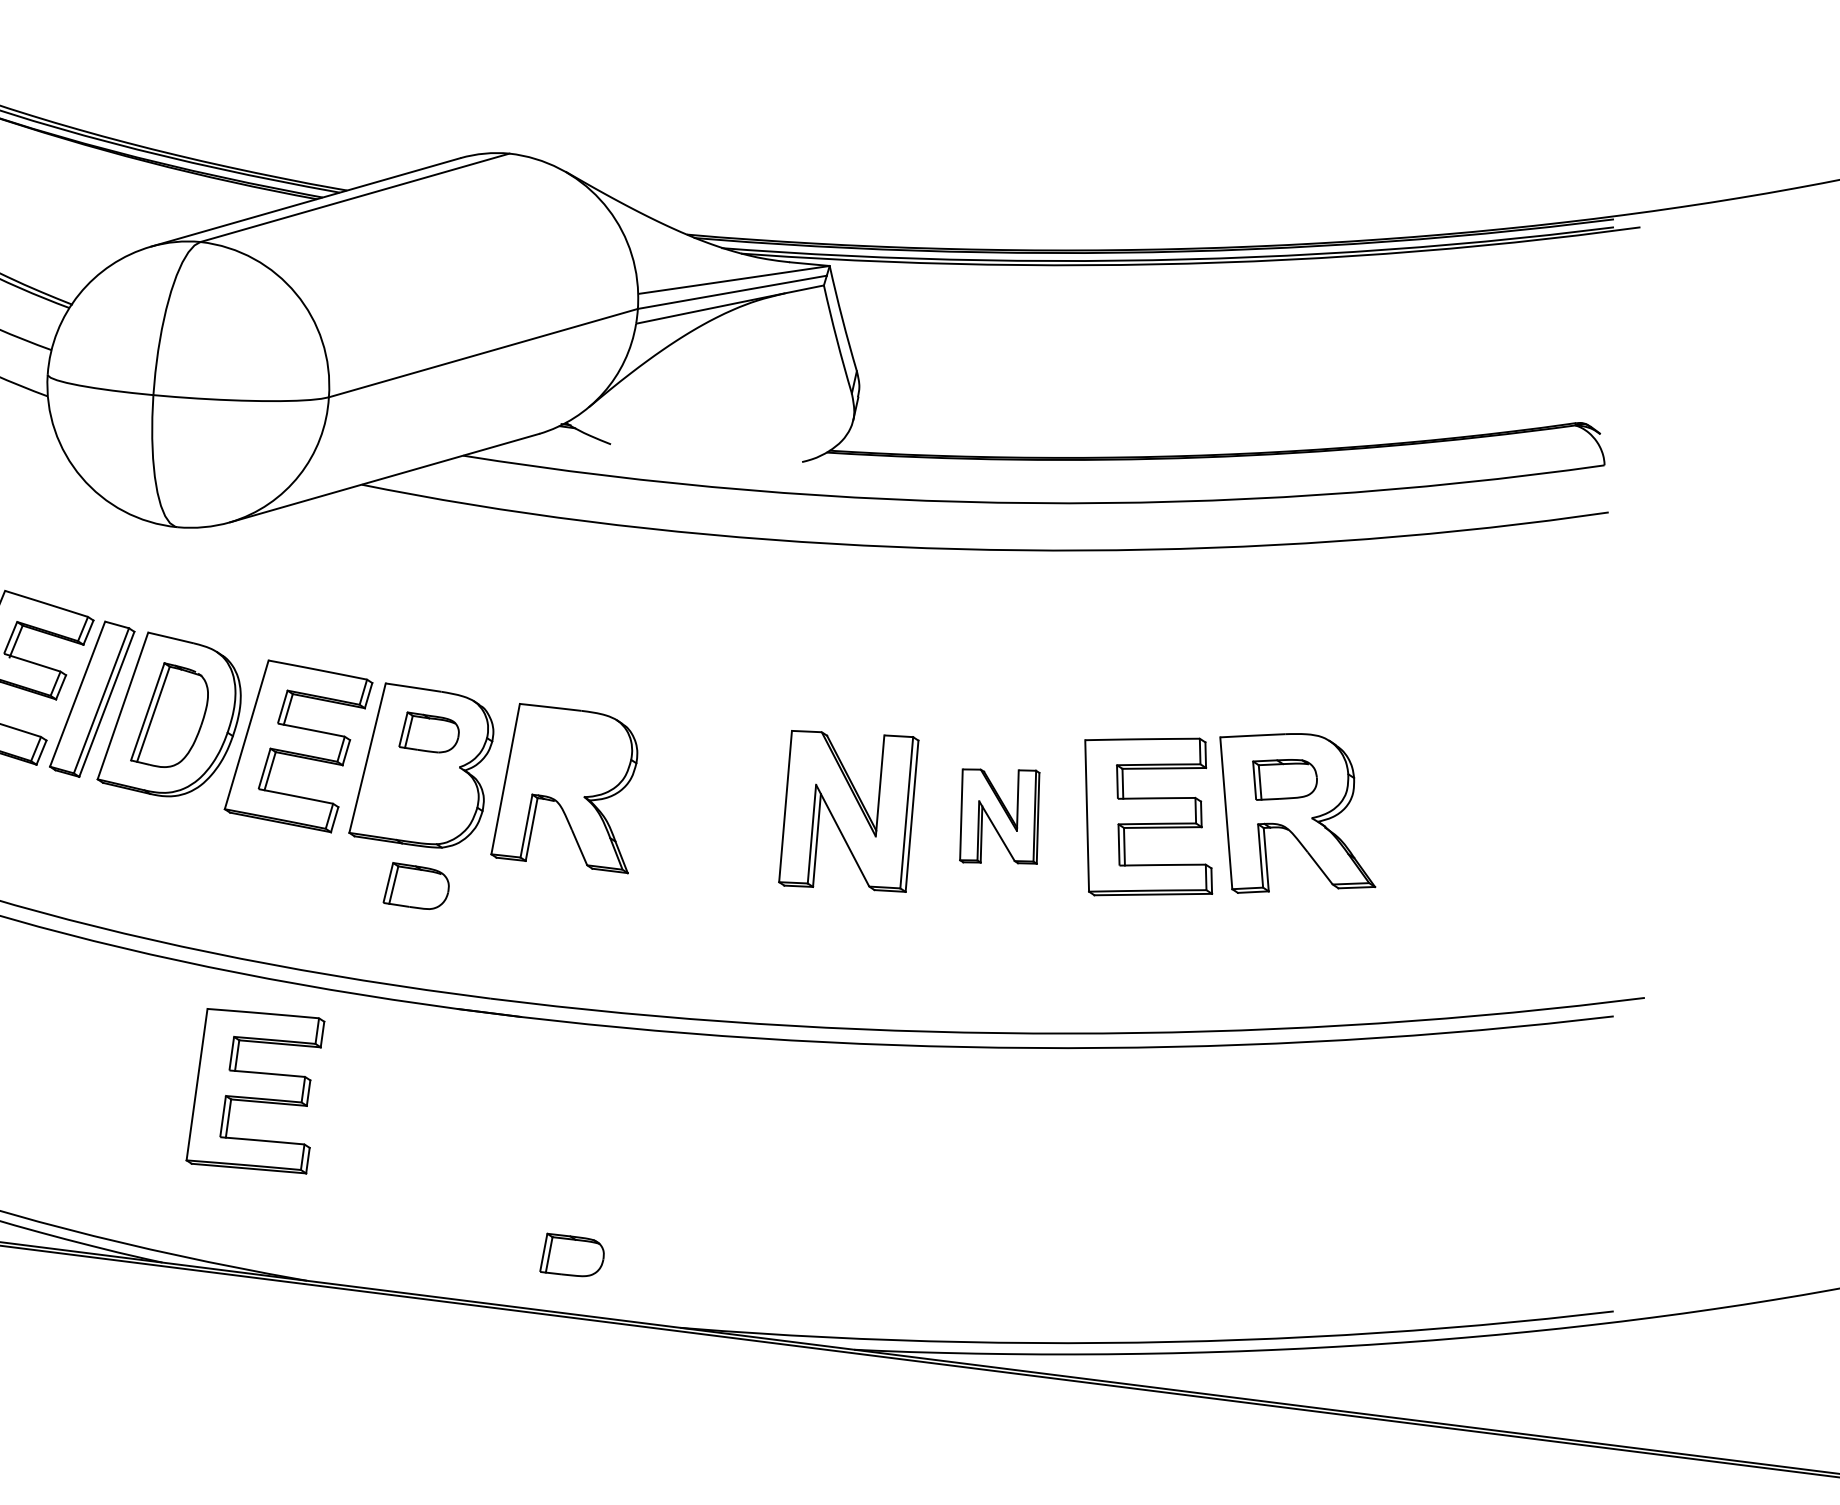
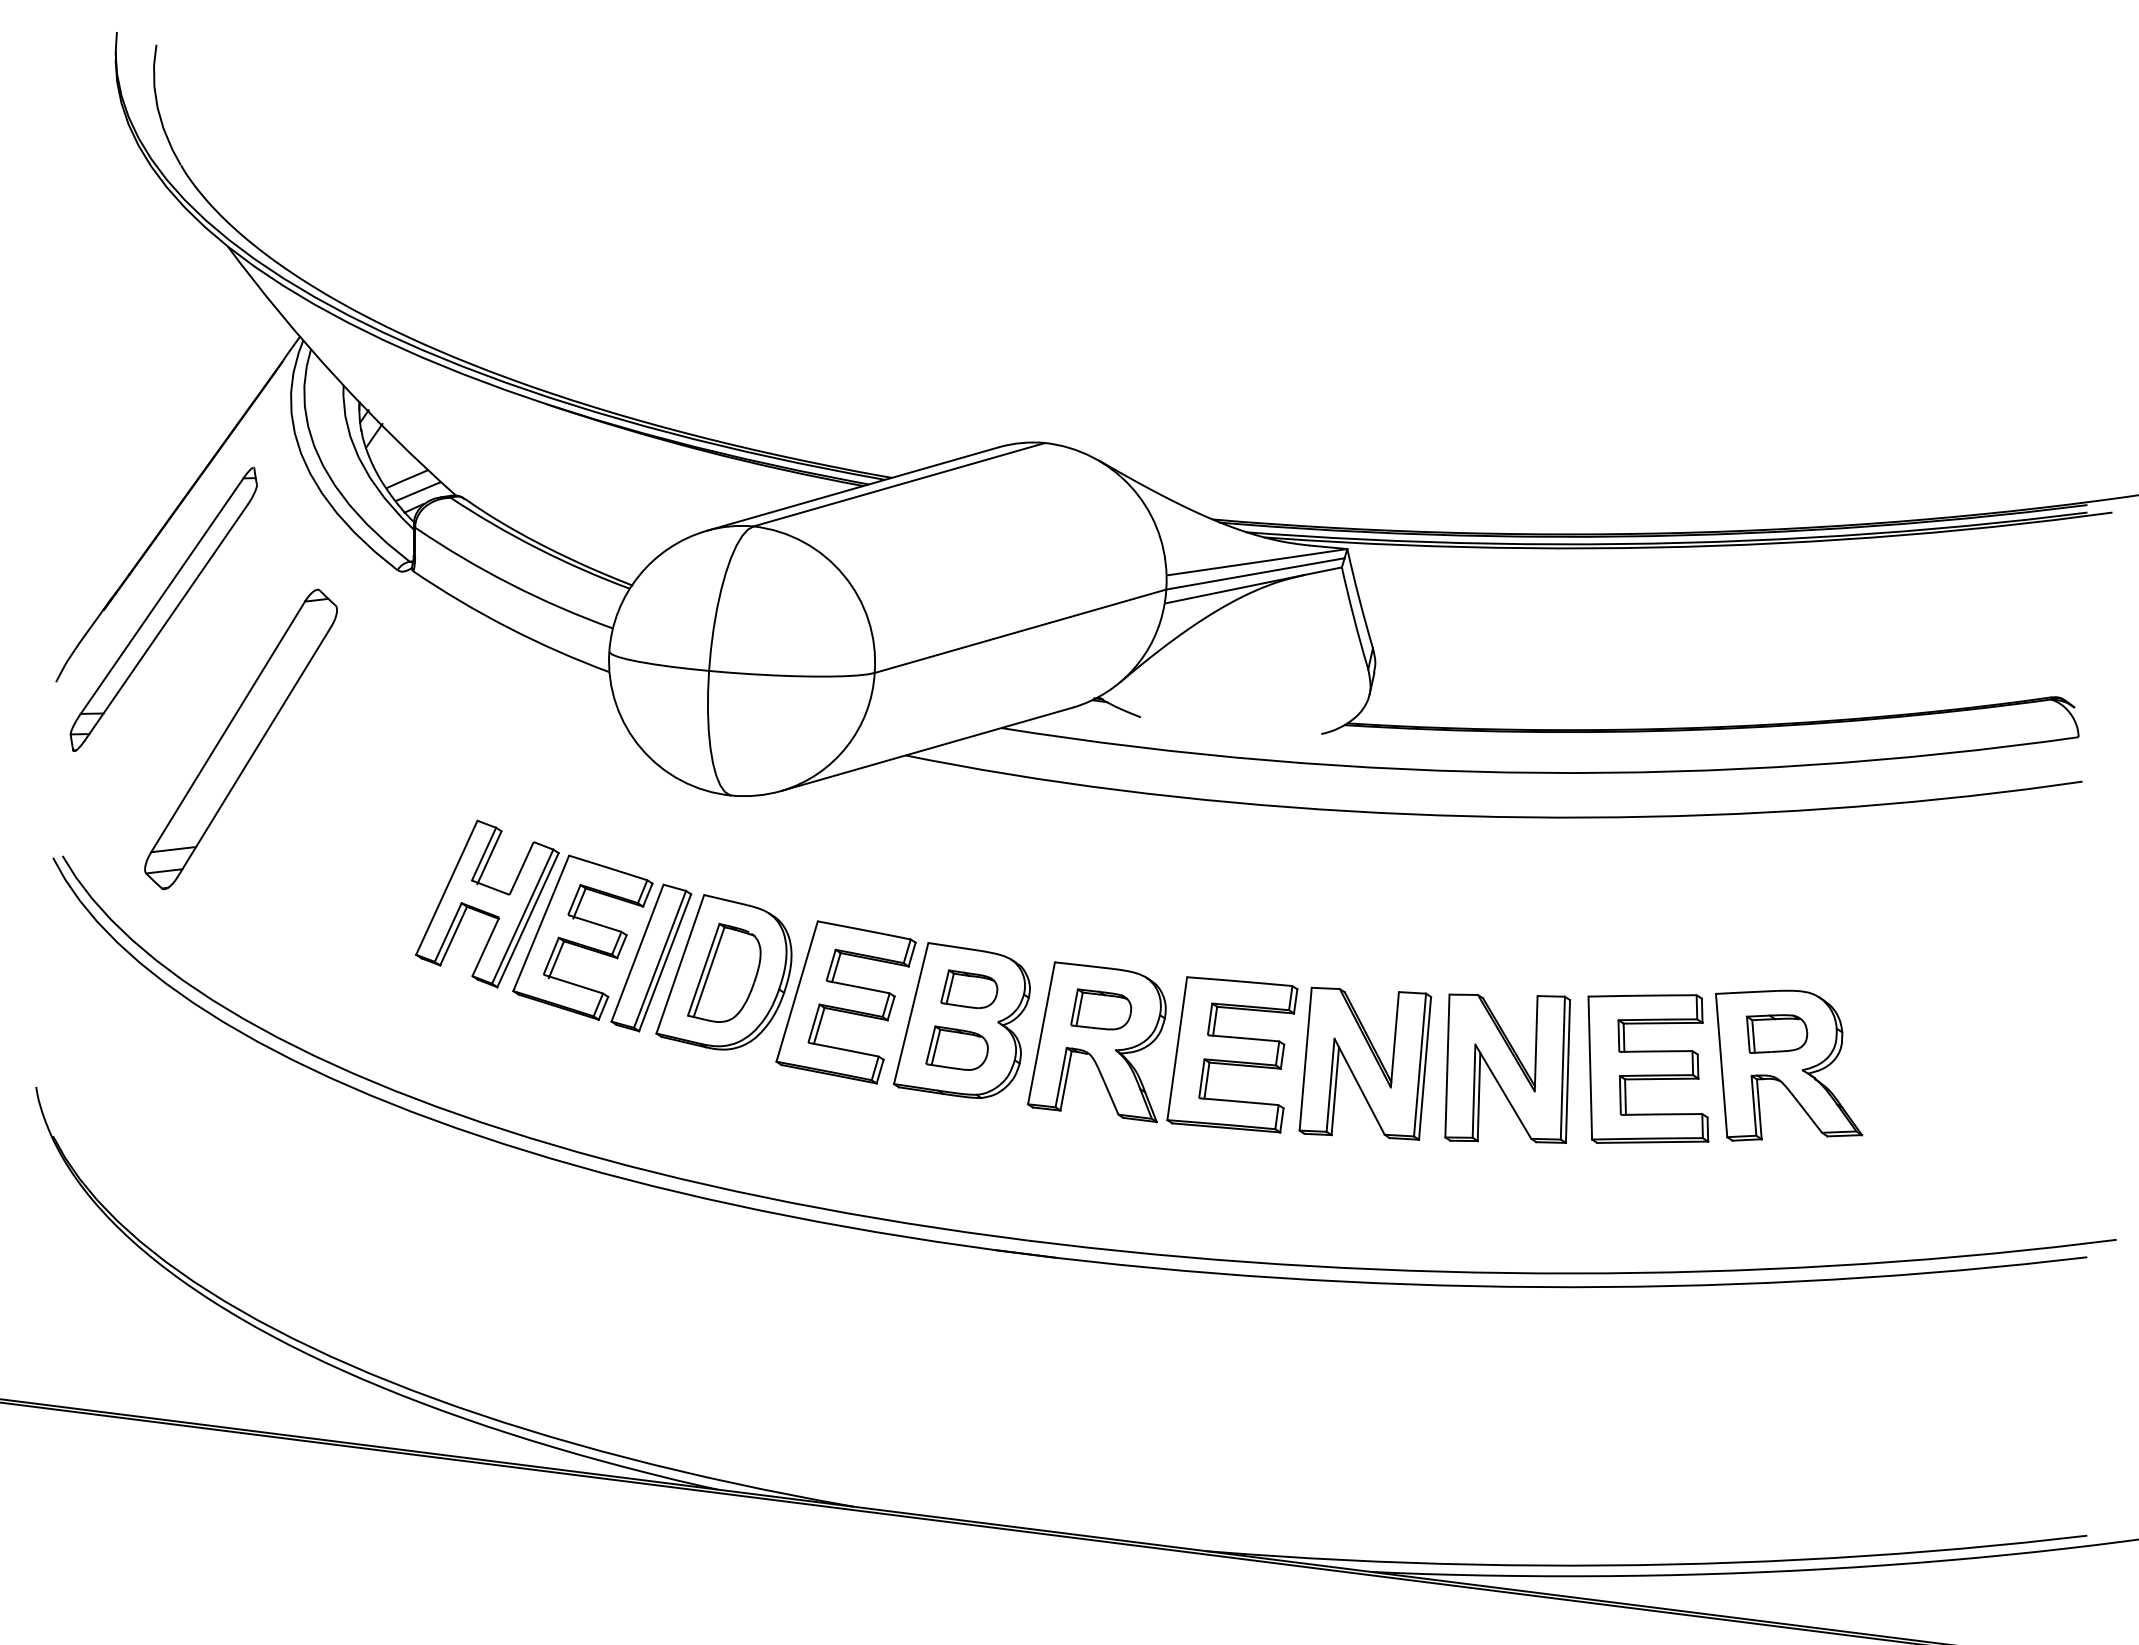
part: (999, 816) -> (1507, 1068), size x1.67
part: (415, 885) -> (956, 1047), moved
part: (255, 1090) -> (1232, 1054), moved
part: (572, 1255) -> (1101, 1009), moved

